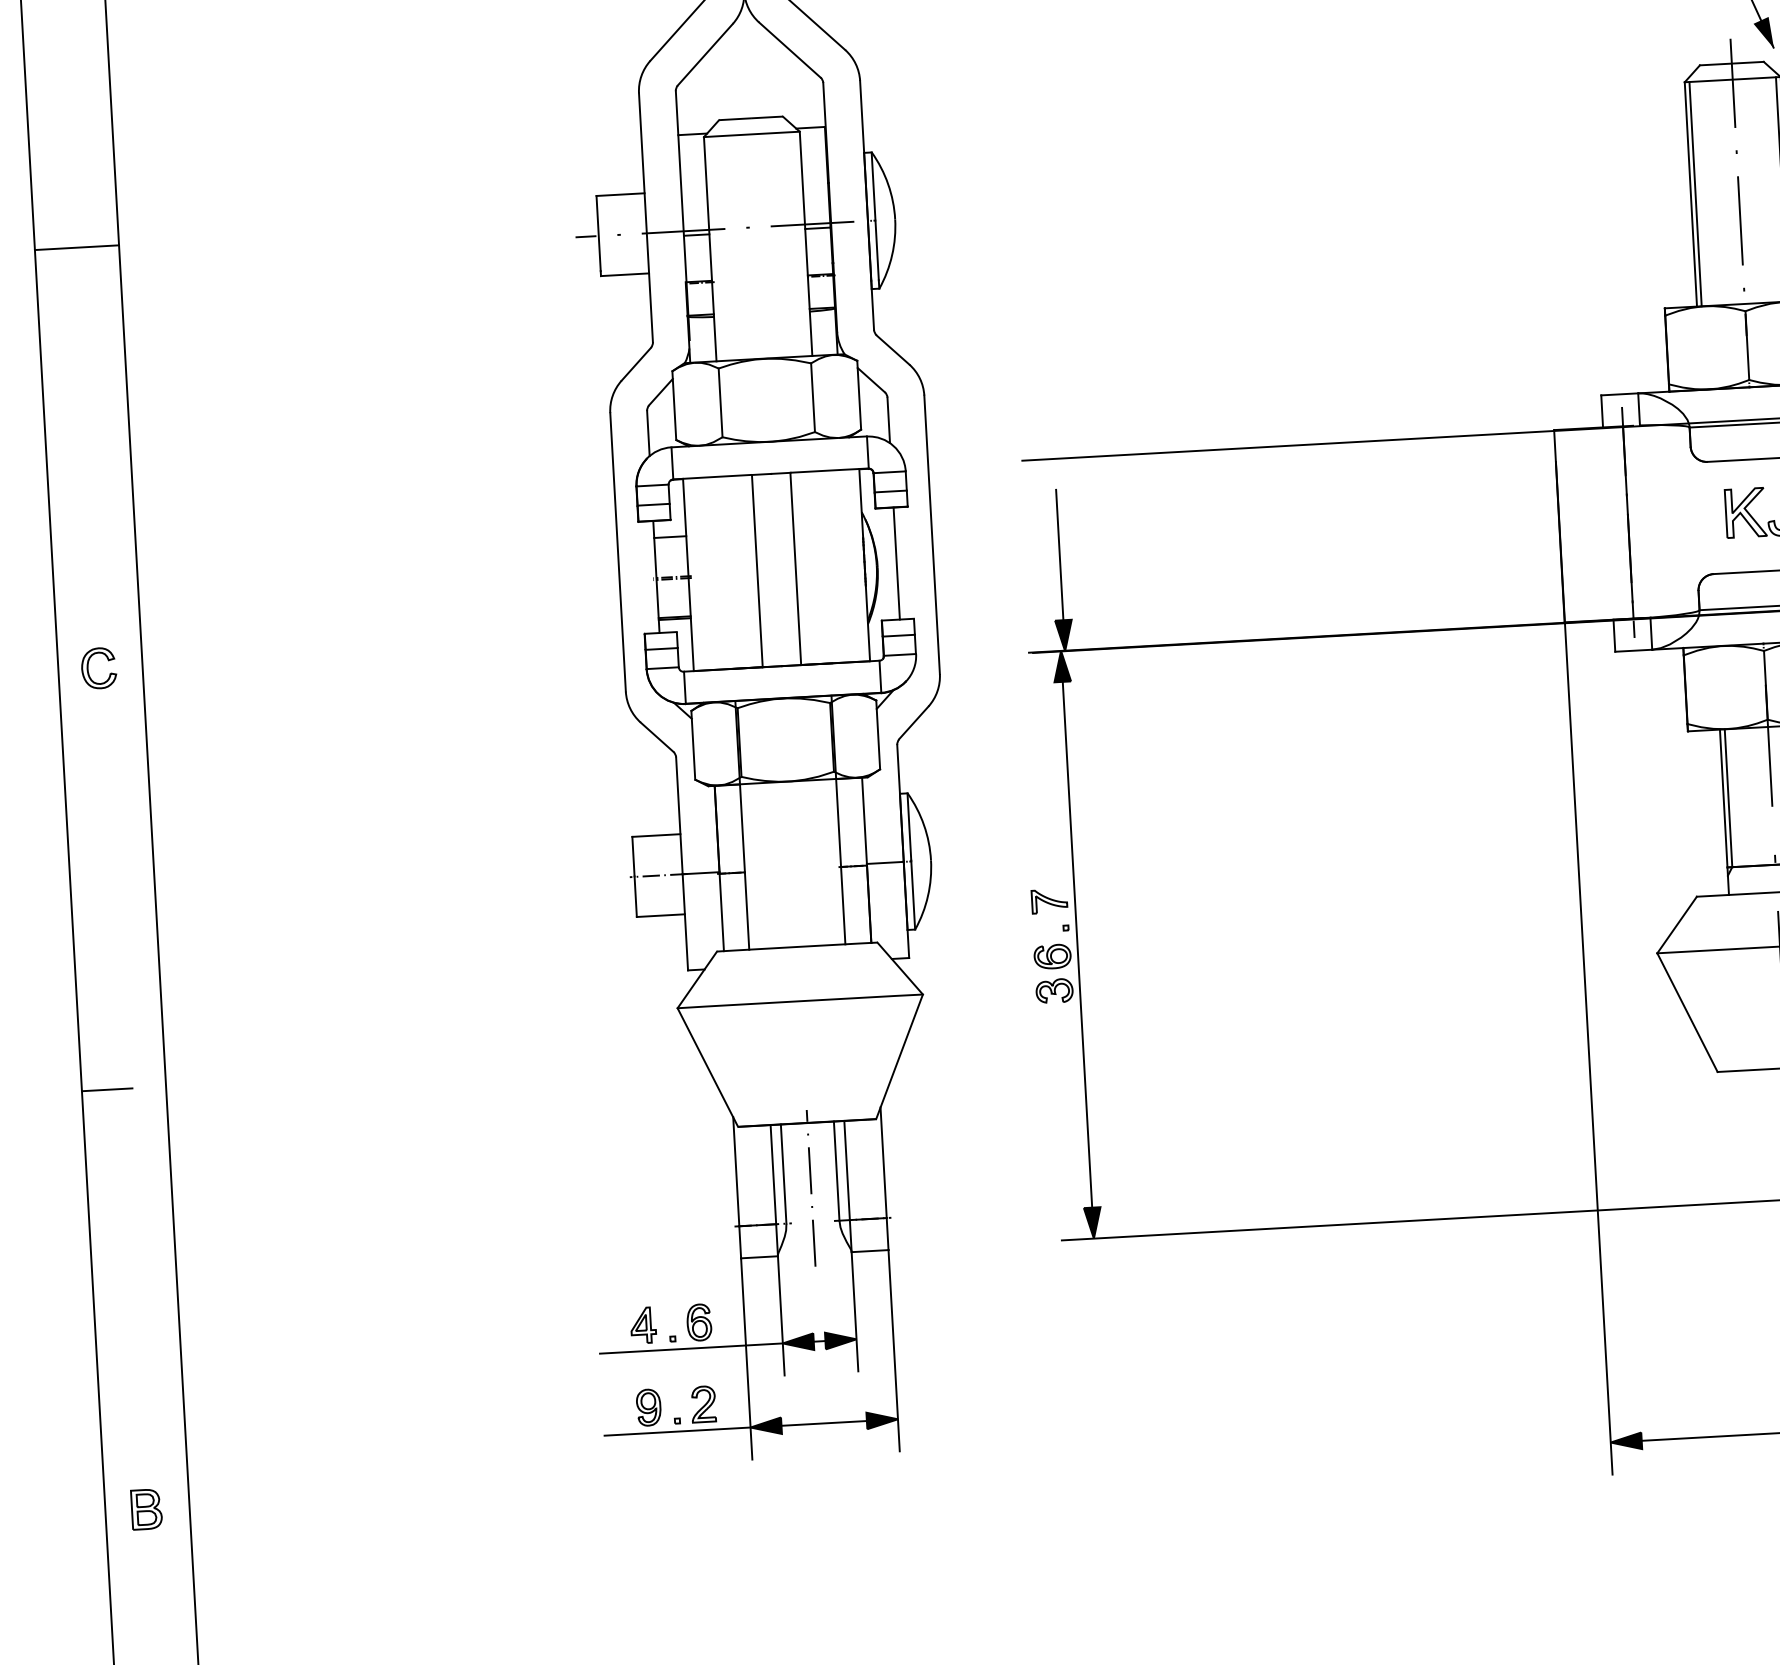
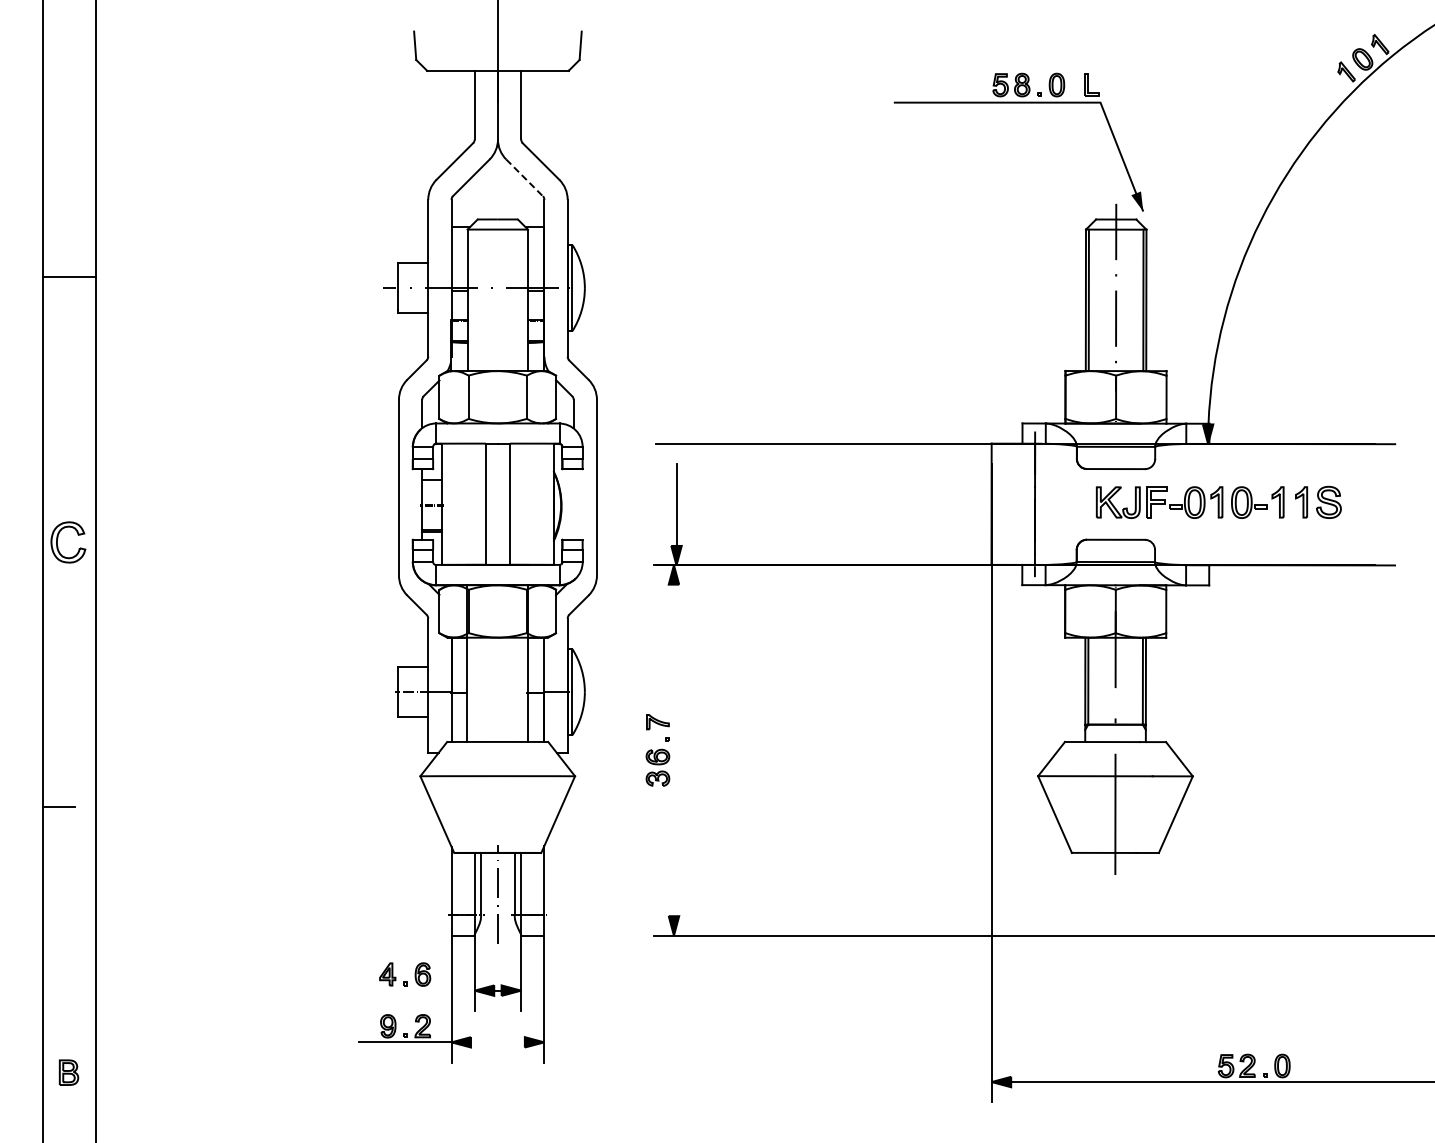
line: (789, 49) -> (524, 177), solid -> dashed
line: (896, 563) -> (573, 504), removed
part: (98, 667) -> (68, 541), size x1.6
line: (1076, 944) -> (673, 750), removed
line: (690, 1348) -> (416, 990), removed
line: (823, 1423) -> (497, 1042), removed

